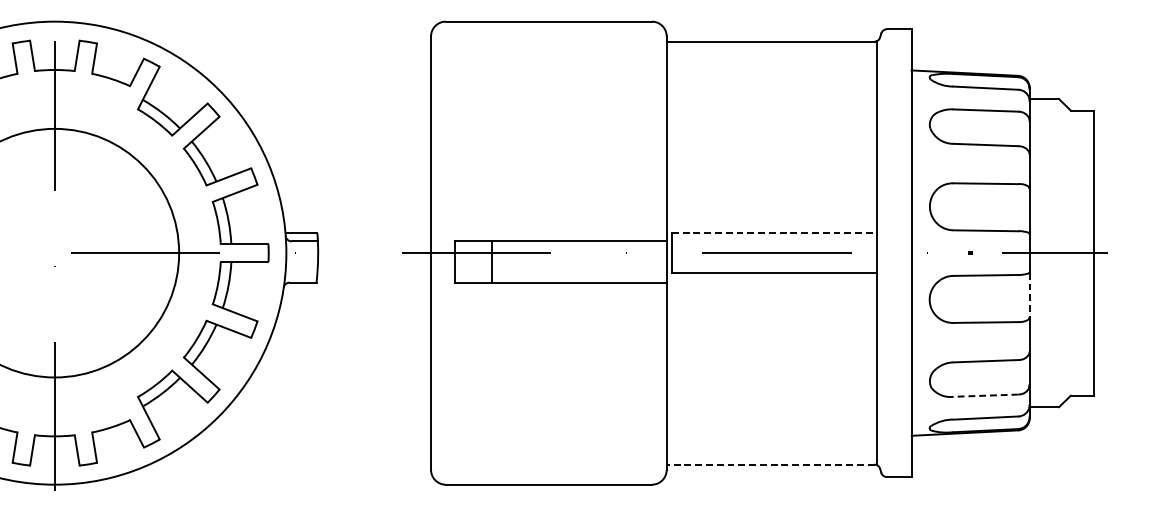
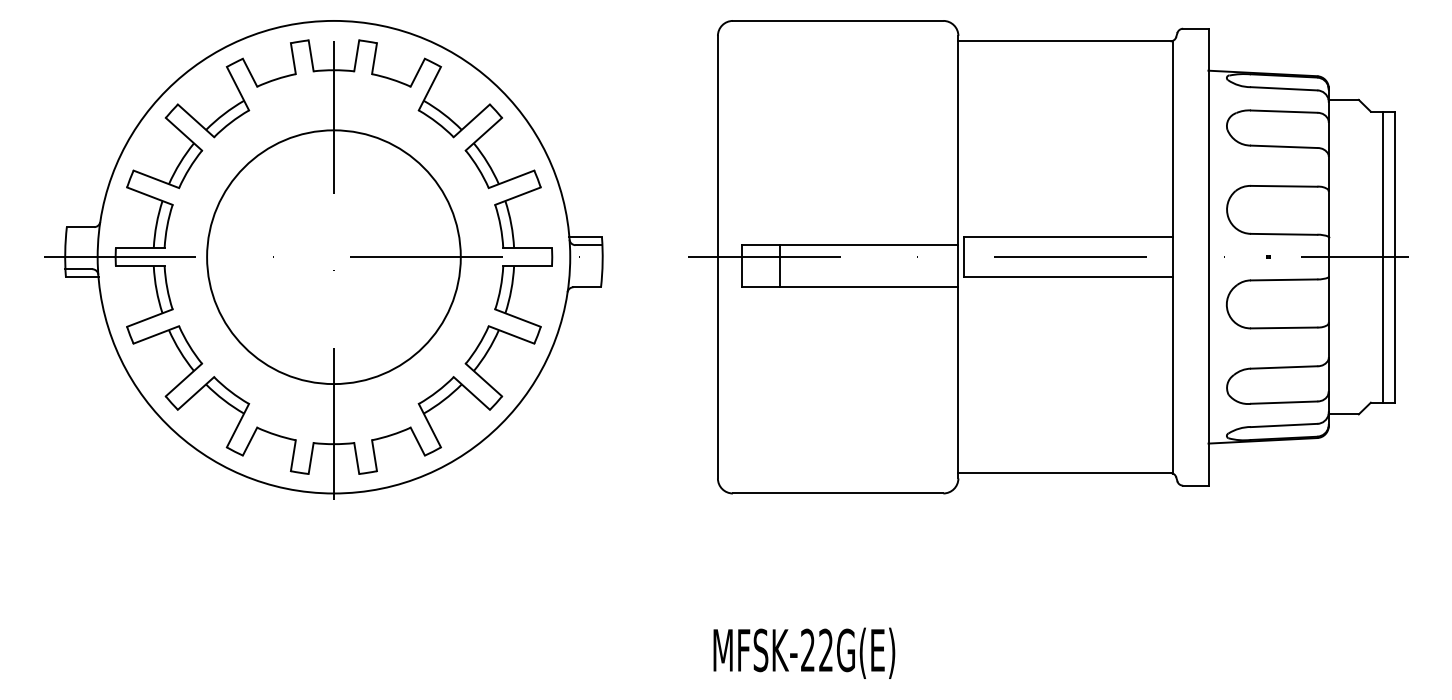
line: (774, 233) -> (1068, 237), dashed -> solid
line: (1082, 252) -> (1382, 256), added
line: (1029, 295) -> (1328, 300), dashed -> solid
line: (985, 395) -> (1283, 402), dashed -> solid
line: (769, 465) -> (1063, 473), dashed -> solid

